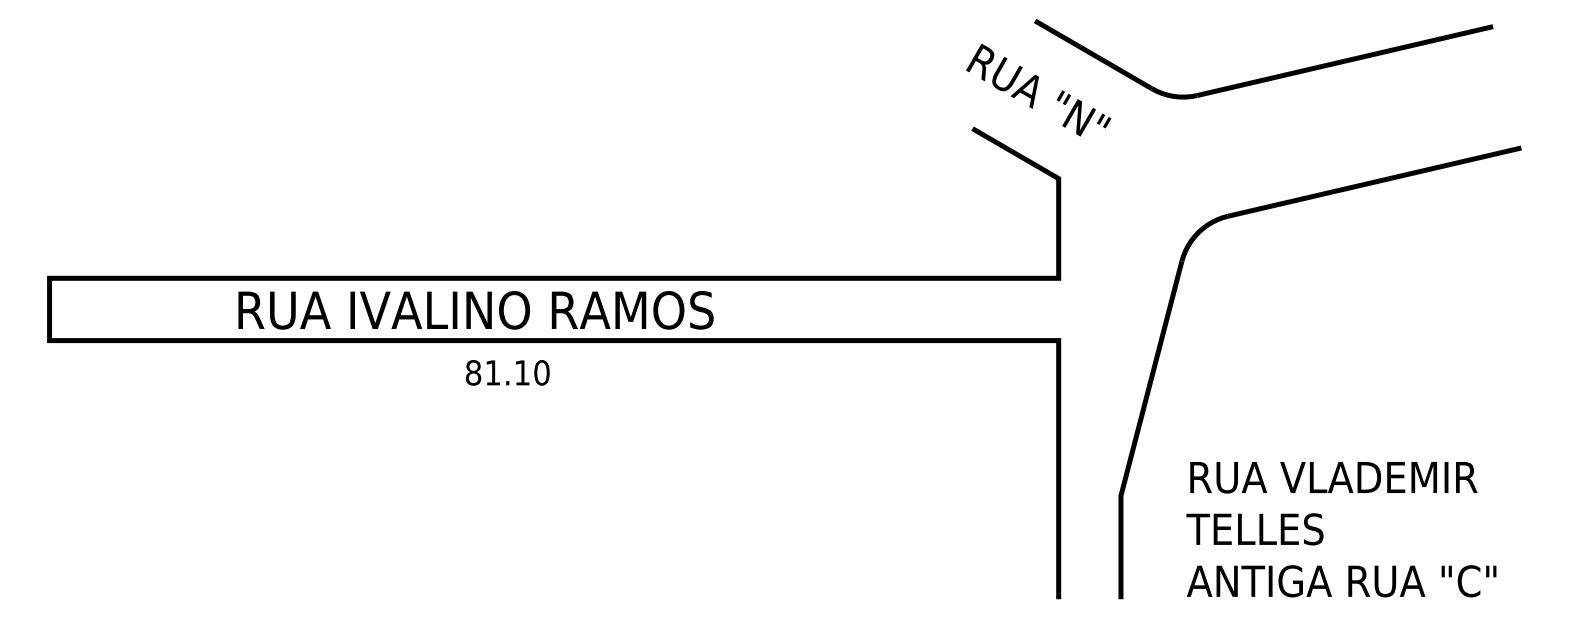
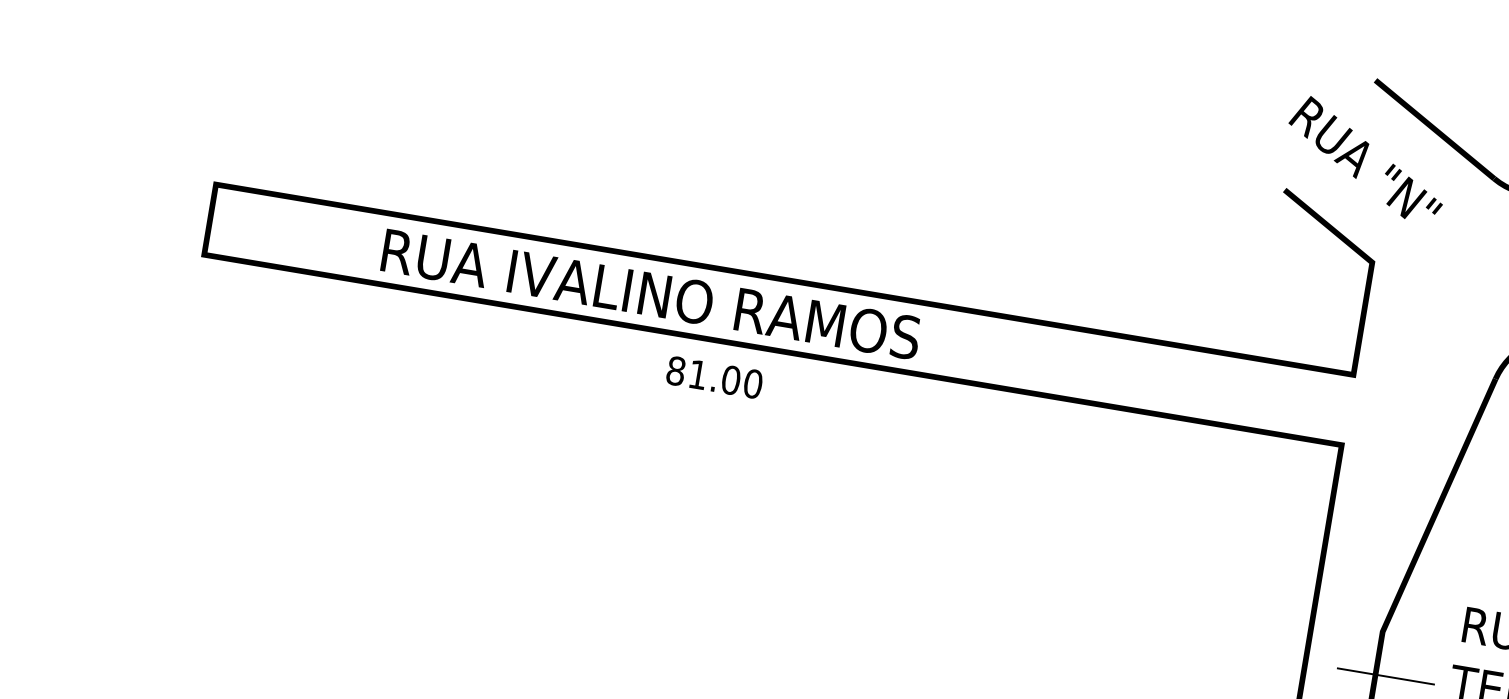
text: (475, 310) -> (650, 294), moved
text: (522, 372) -> (731, 379), 81.10 -> 81.00
line: (1129, 533) -> (1385, 675), added

